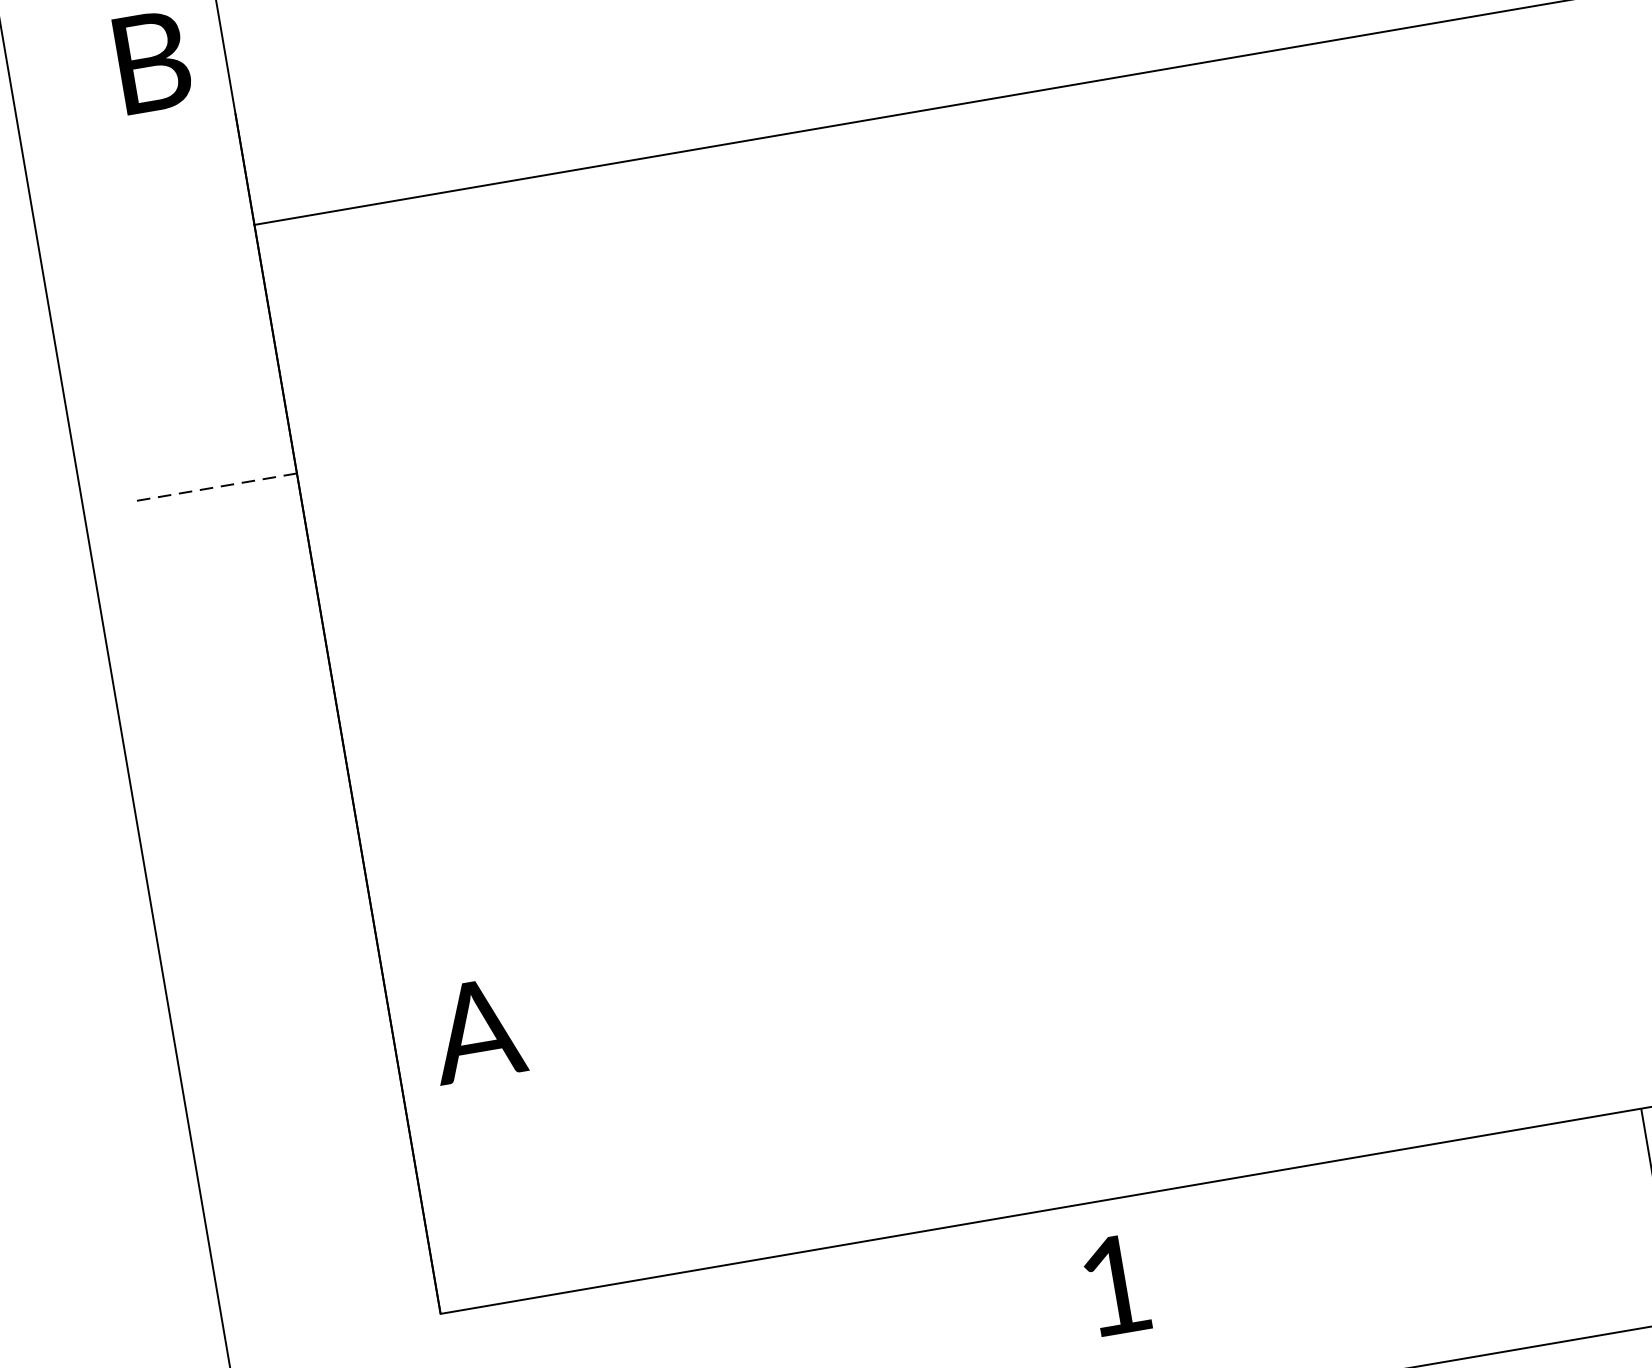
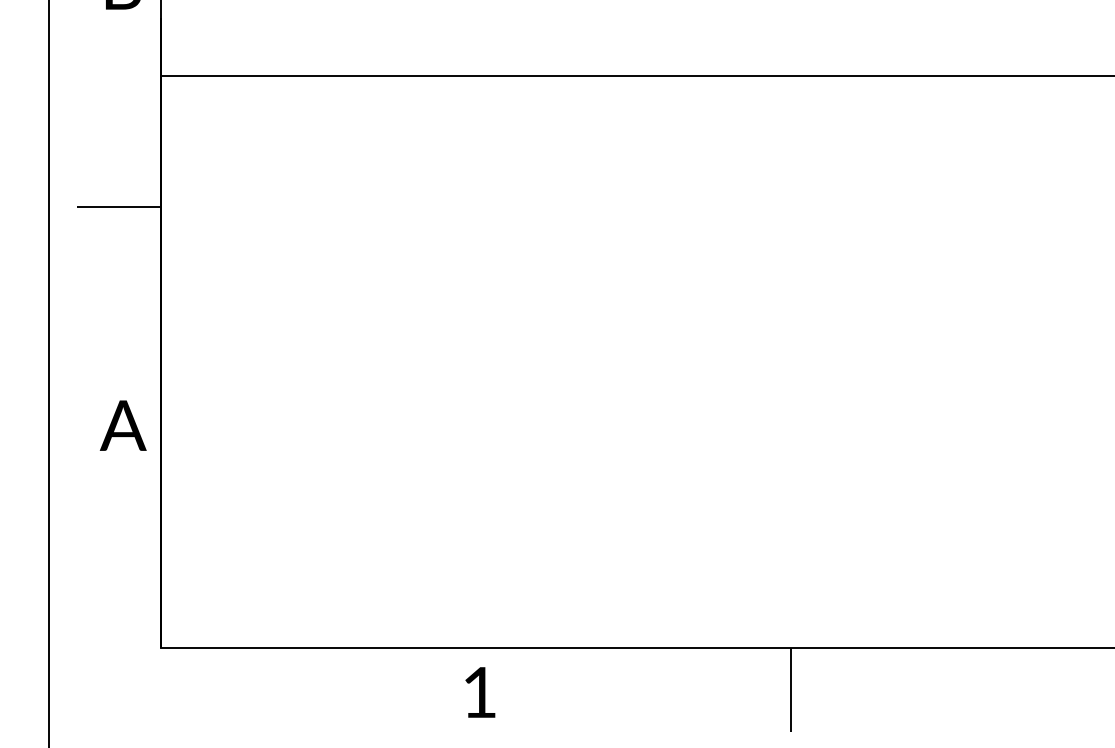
line: (215, 486) -> (118, 206), dashed -> solid
text: (475, 1030) -> (122, 425), moved
text: (1116, 1285) -> (480, 692), moved

